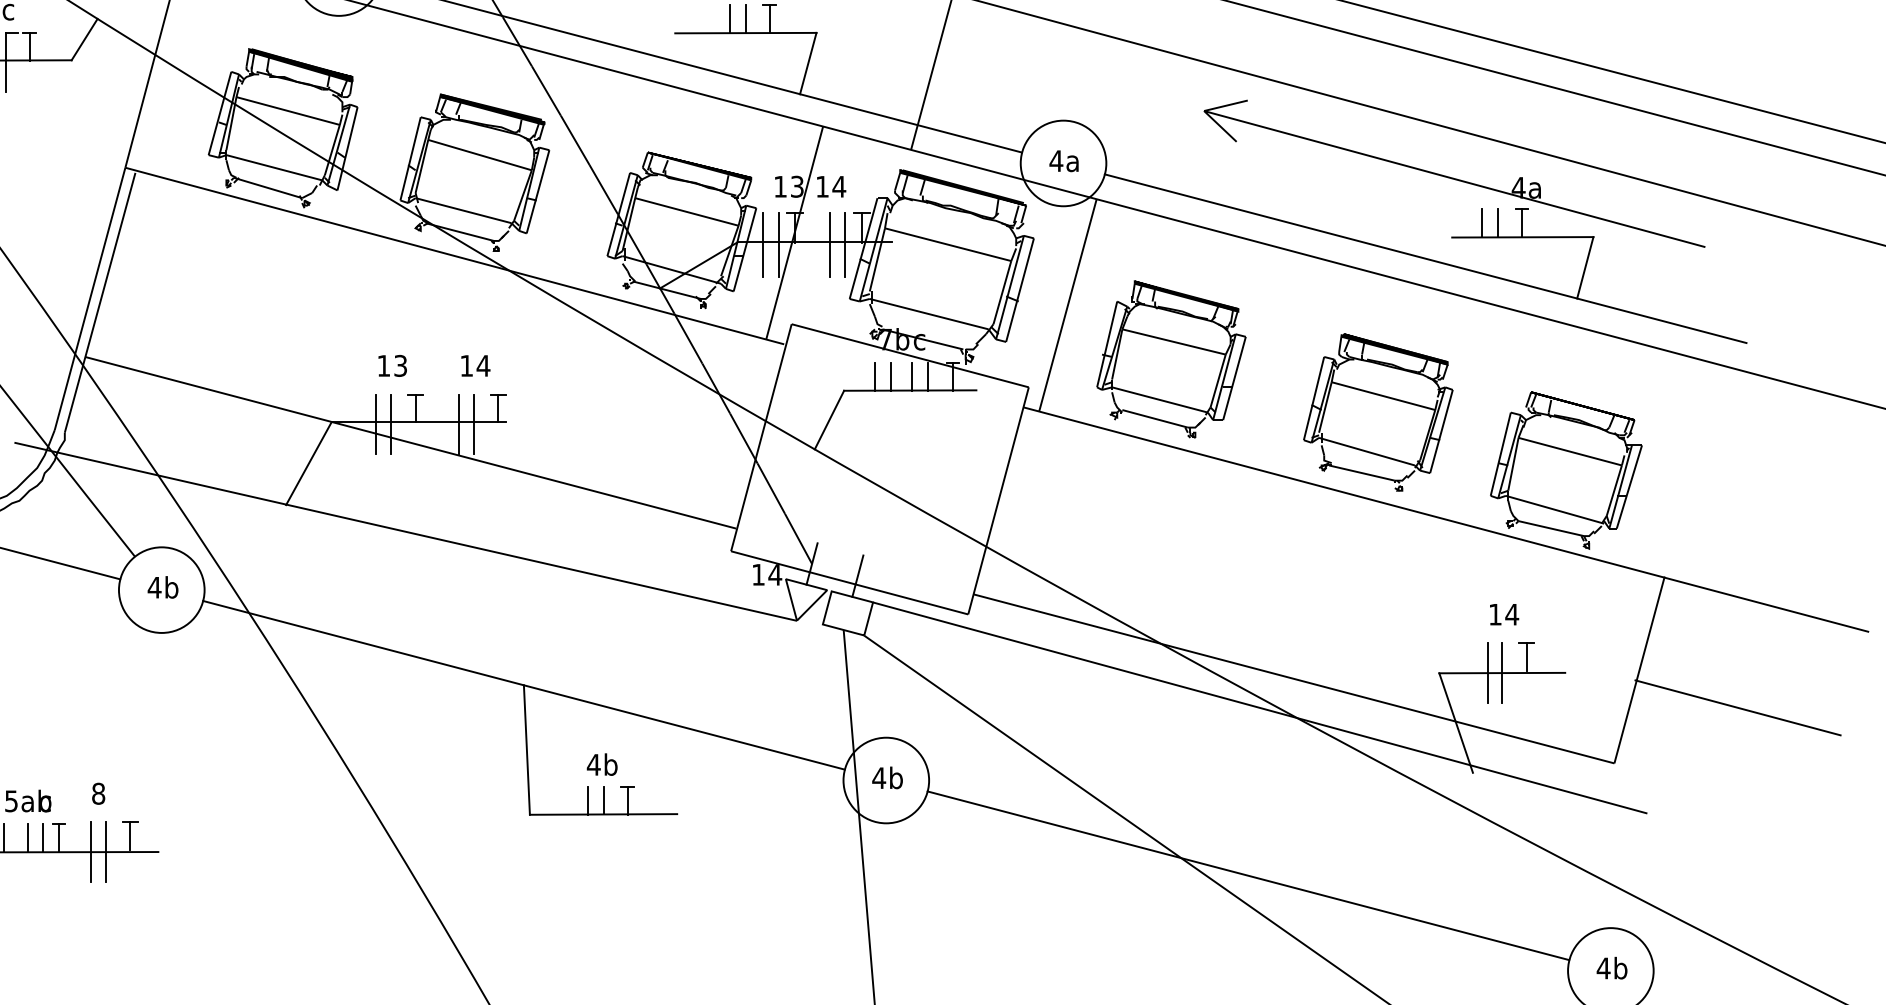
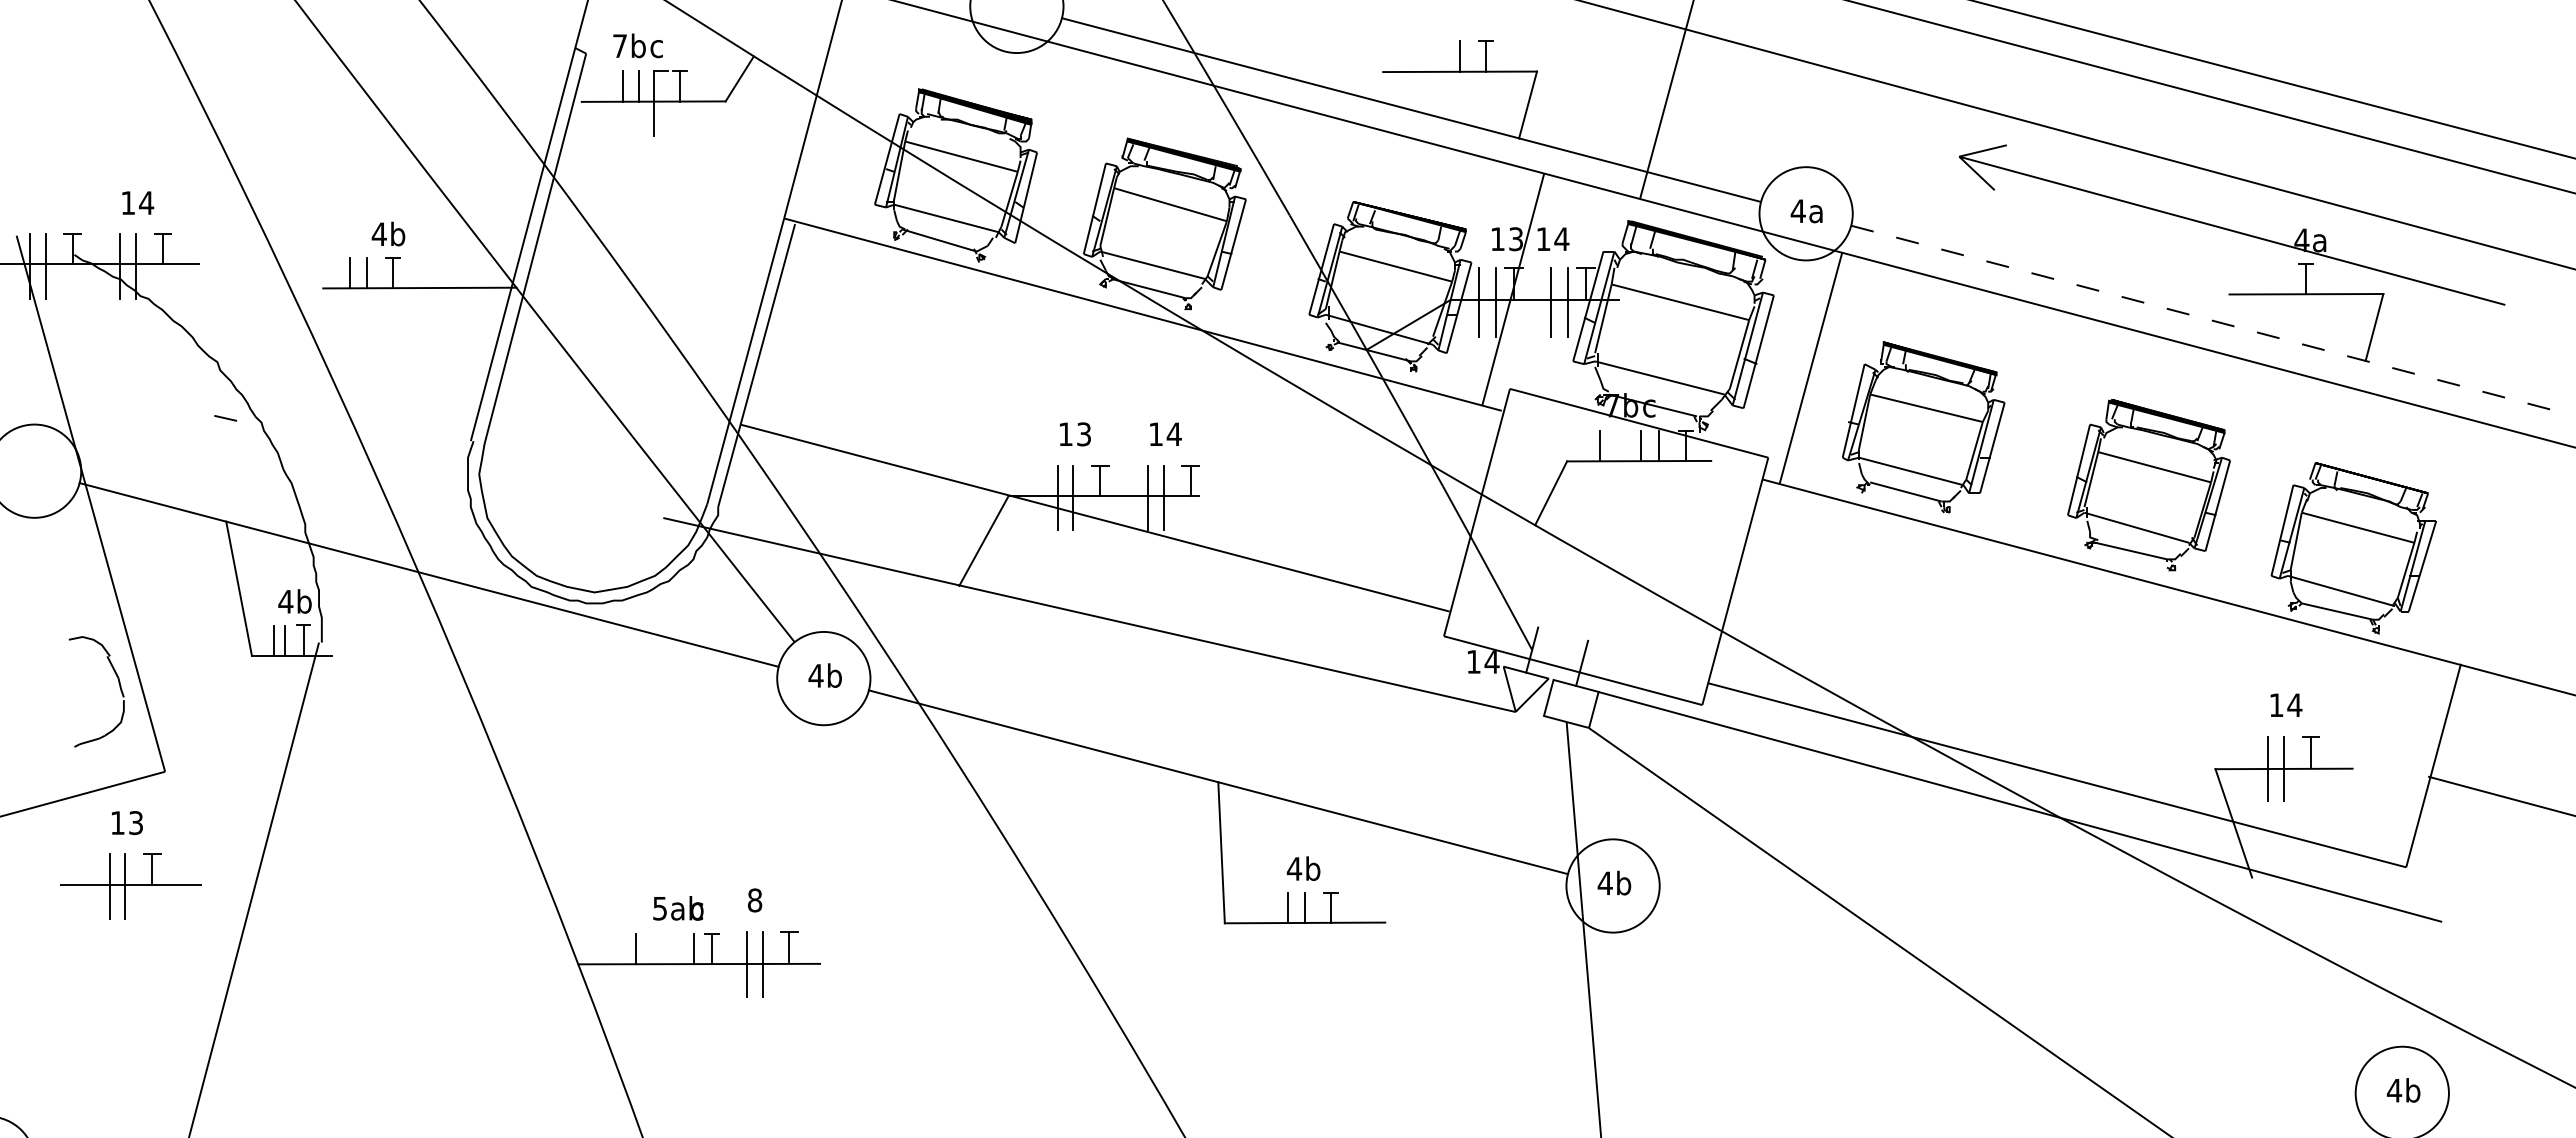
line: (729, 19) -> (1442, 56), removed
line: (1482, 222) -> (2262, 278), removed
line: (1498, 222) -> (2279, 278), removed
line: (1426, 258) -> (2201, 317), solid -> dashed
line: (890, 376) -> (1617, 445), removed
line: (4, 837) -> (652, 948), removed
line: (28, 837) -> (678, 948), removed
line: (1248, 875) -> (2007, 989), removed

